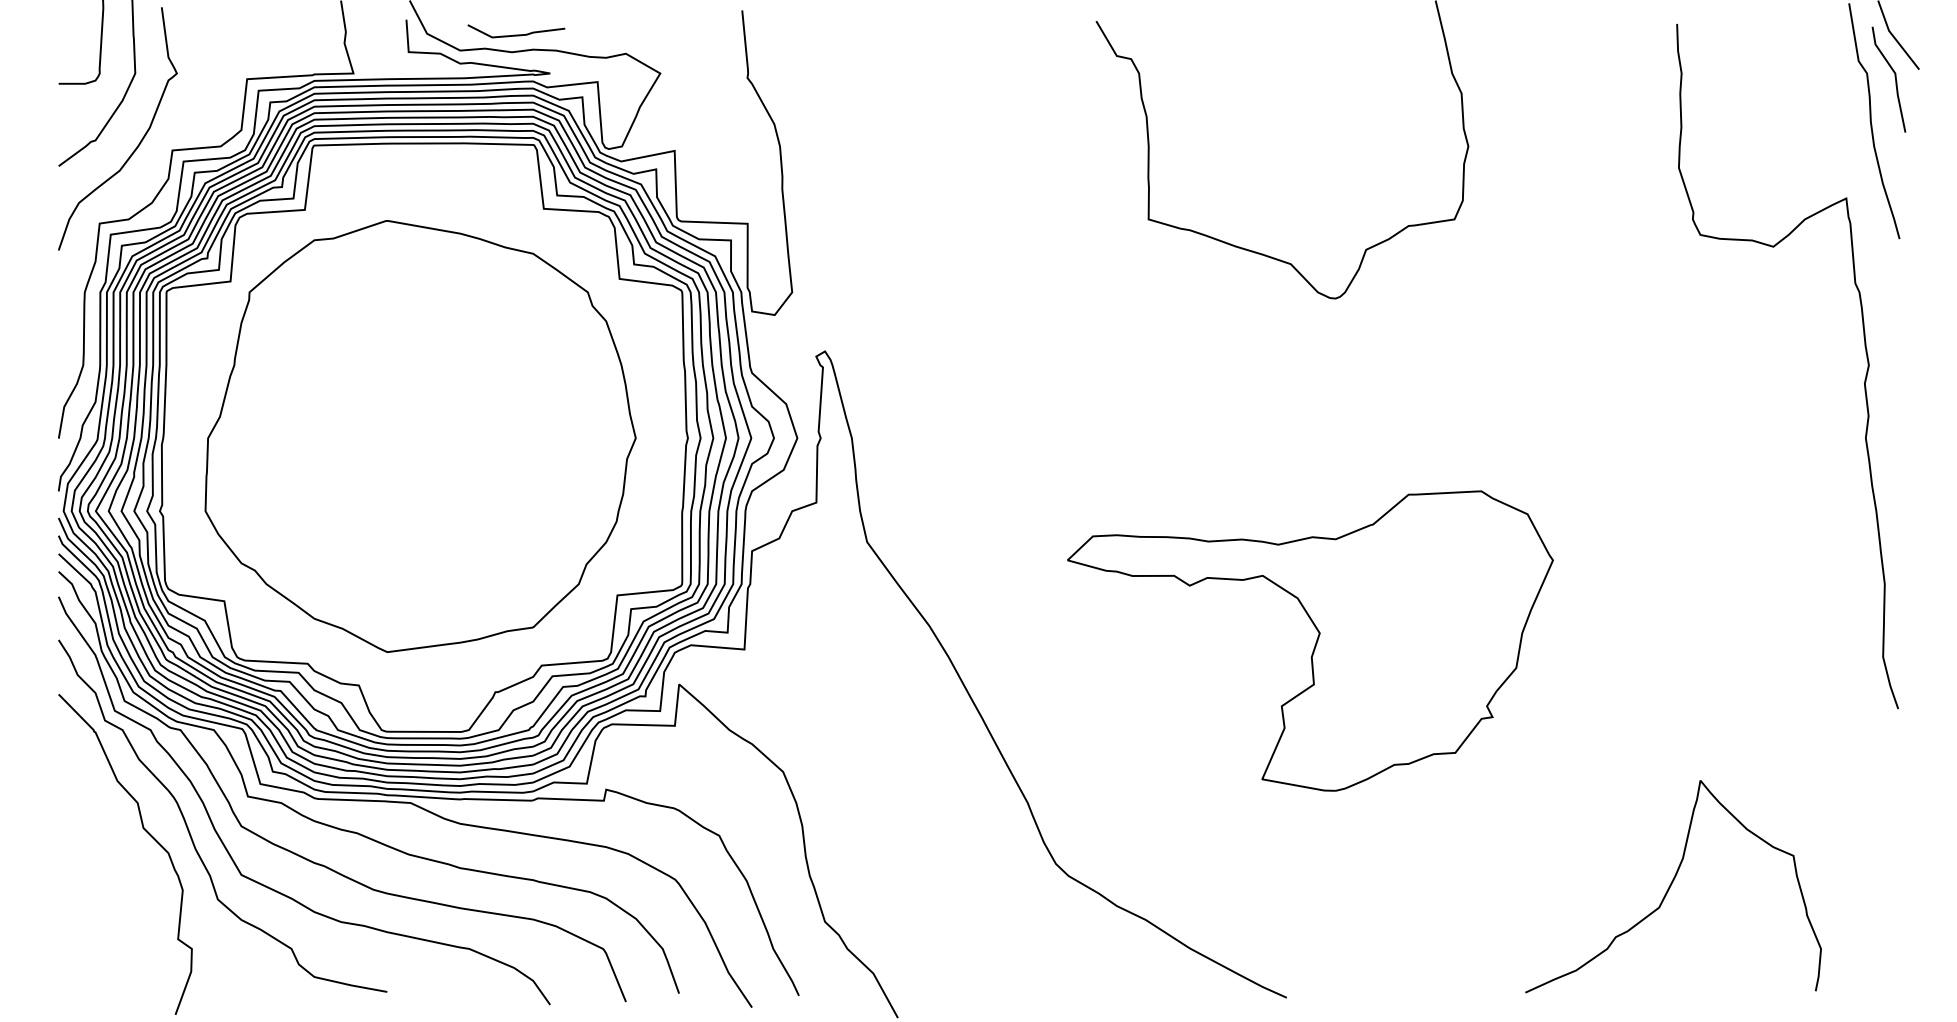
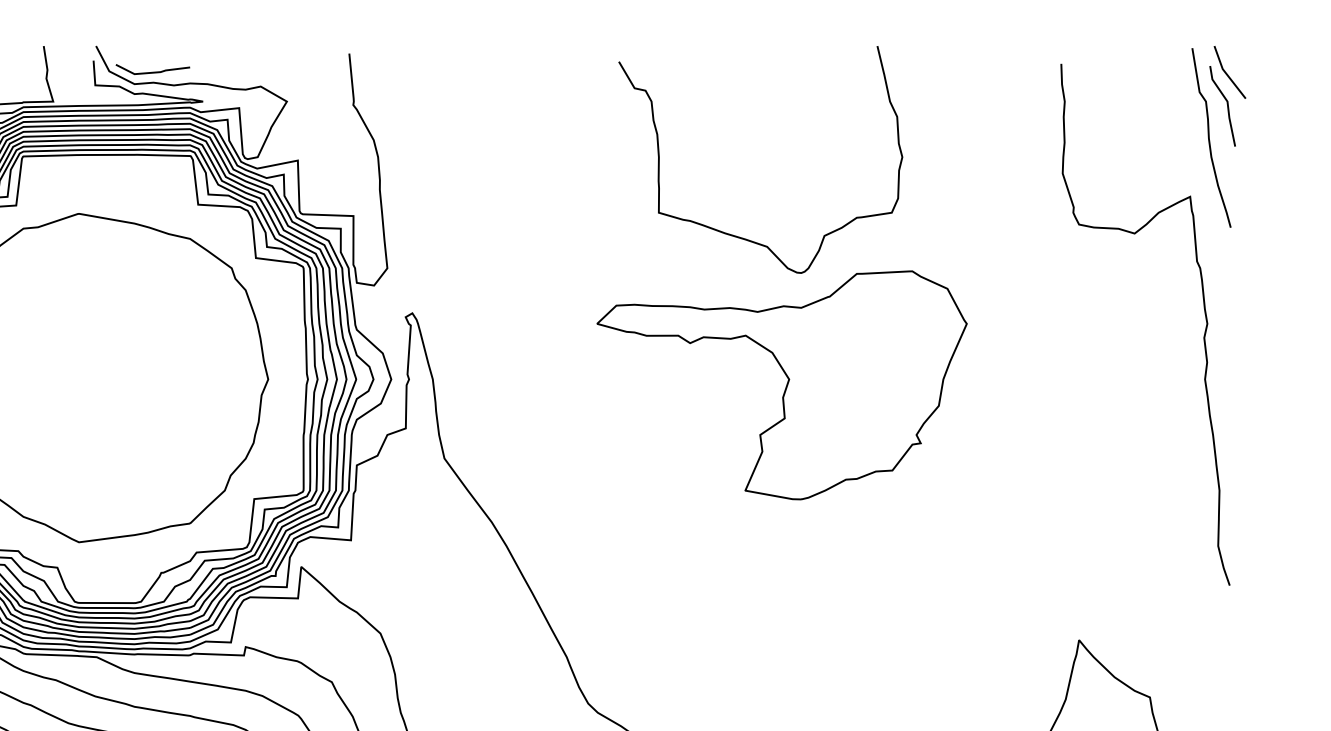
line: (516, 34) -> (153, 71), moved
part: (1310, 640) -> (782, 384), moved

